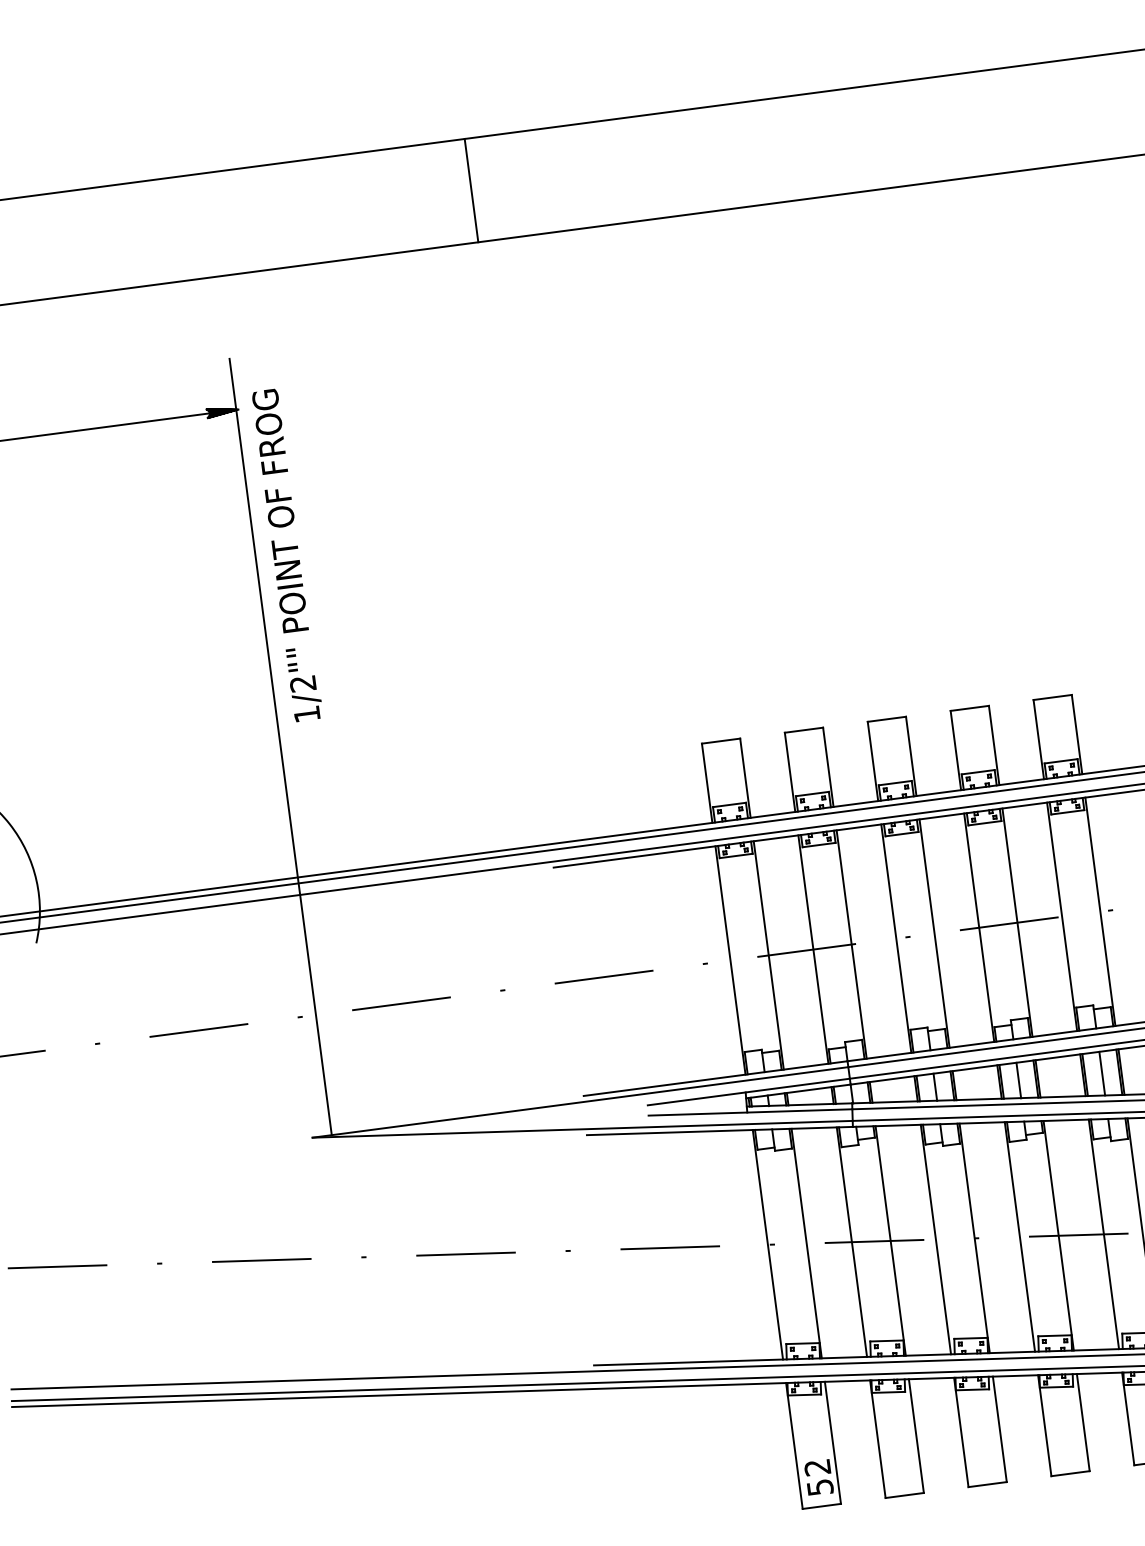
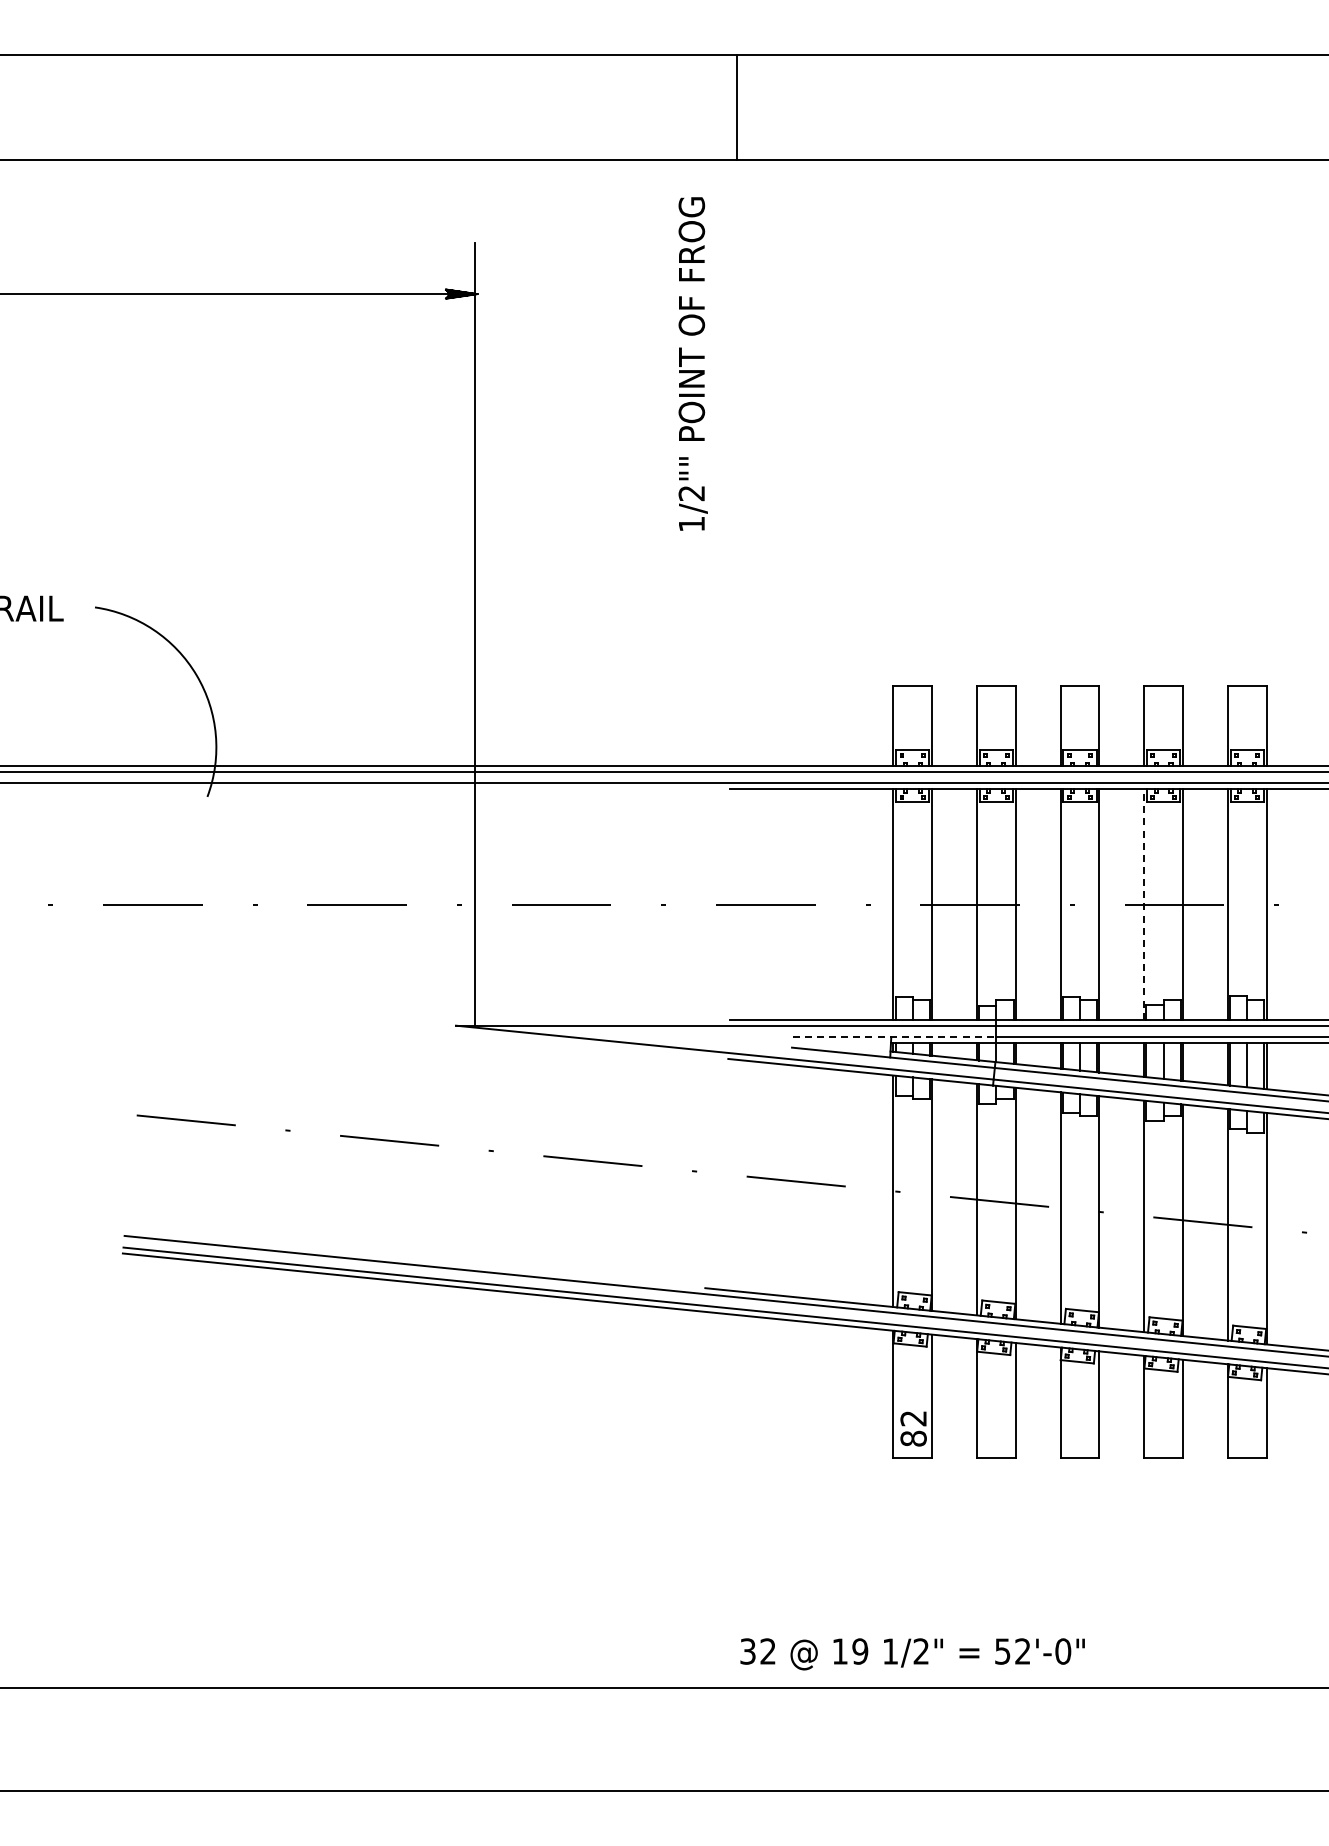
text: (286, 554) -> (692, 363), moved
line: (979, 927) -> (1144, 904), solid -> dashed
line: (748, 1092) -> (894, 1037), solid -> dashed
text: (820, 1487) -> (913, 1438), 52 -> 82

